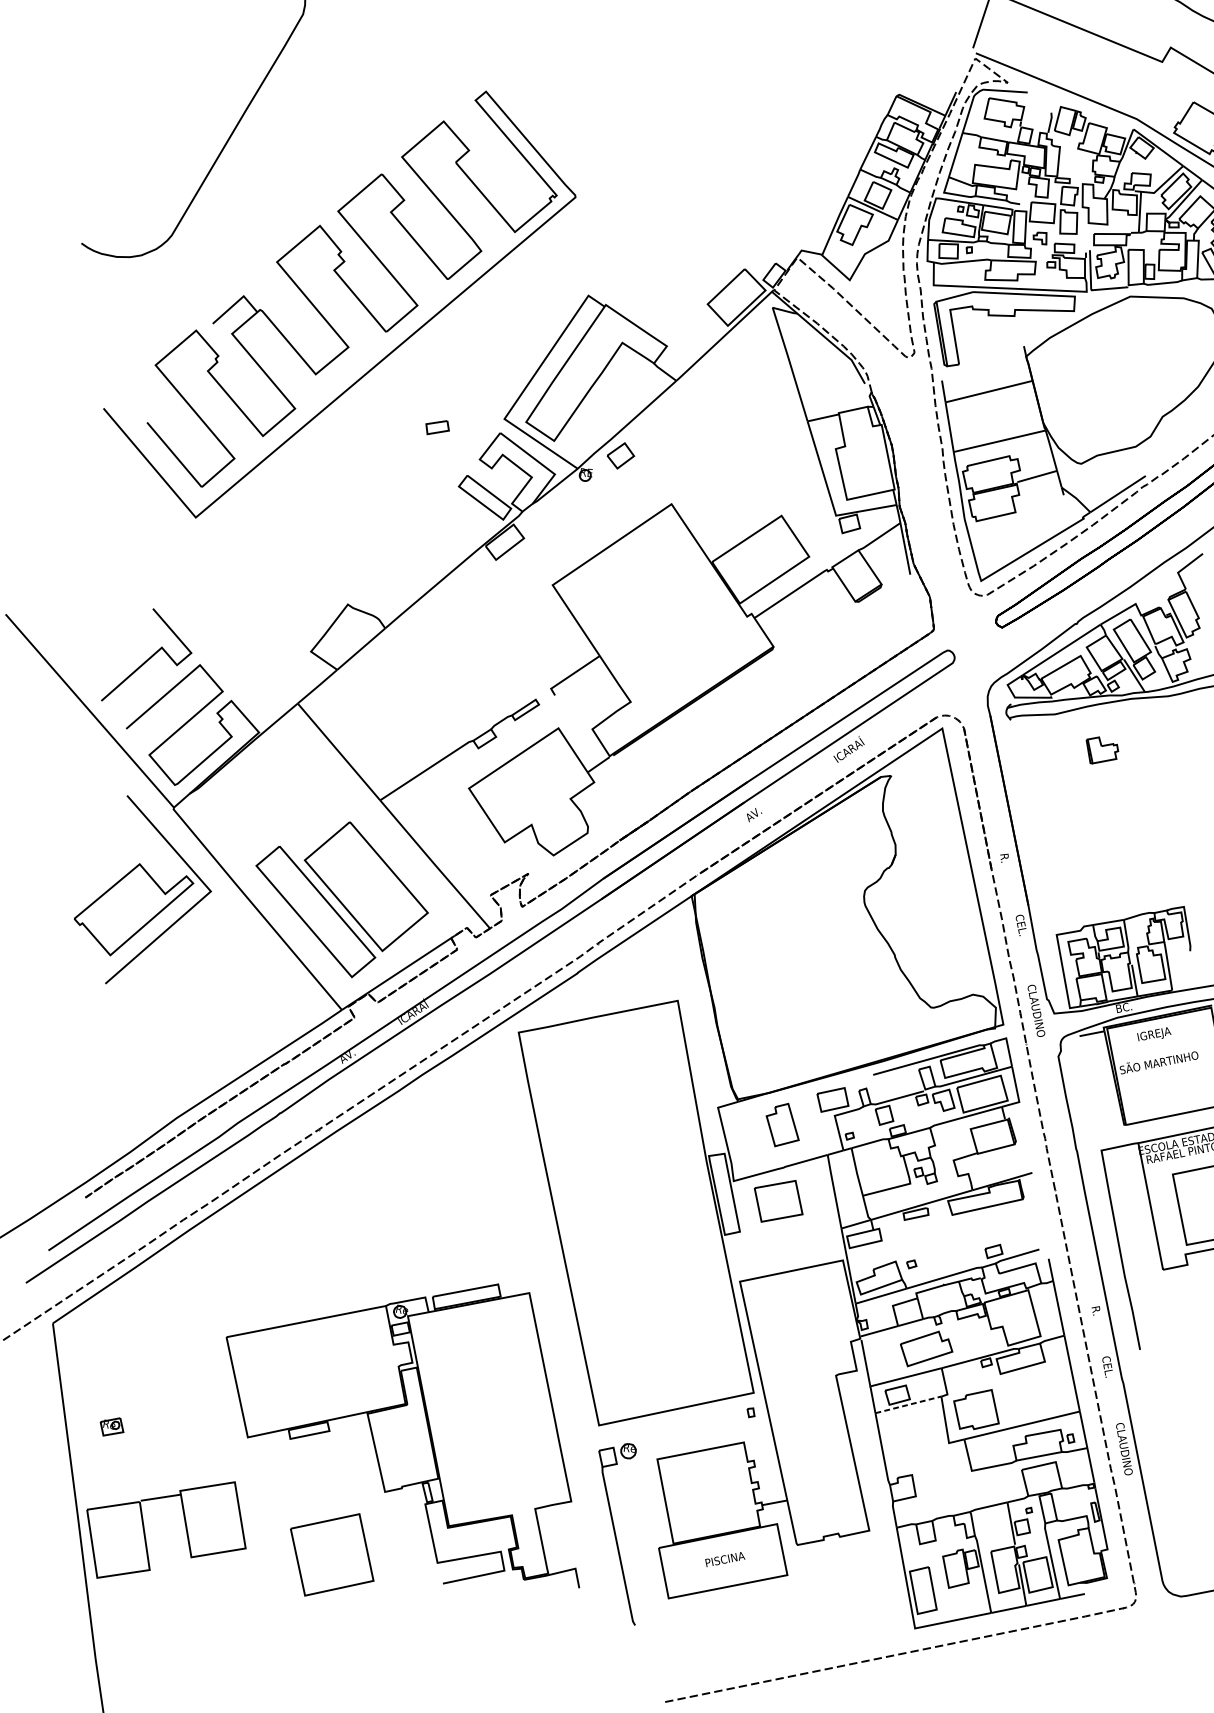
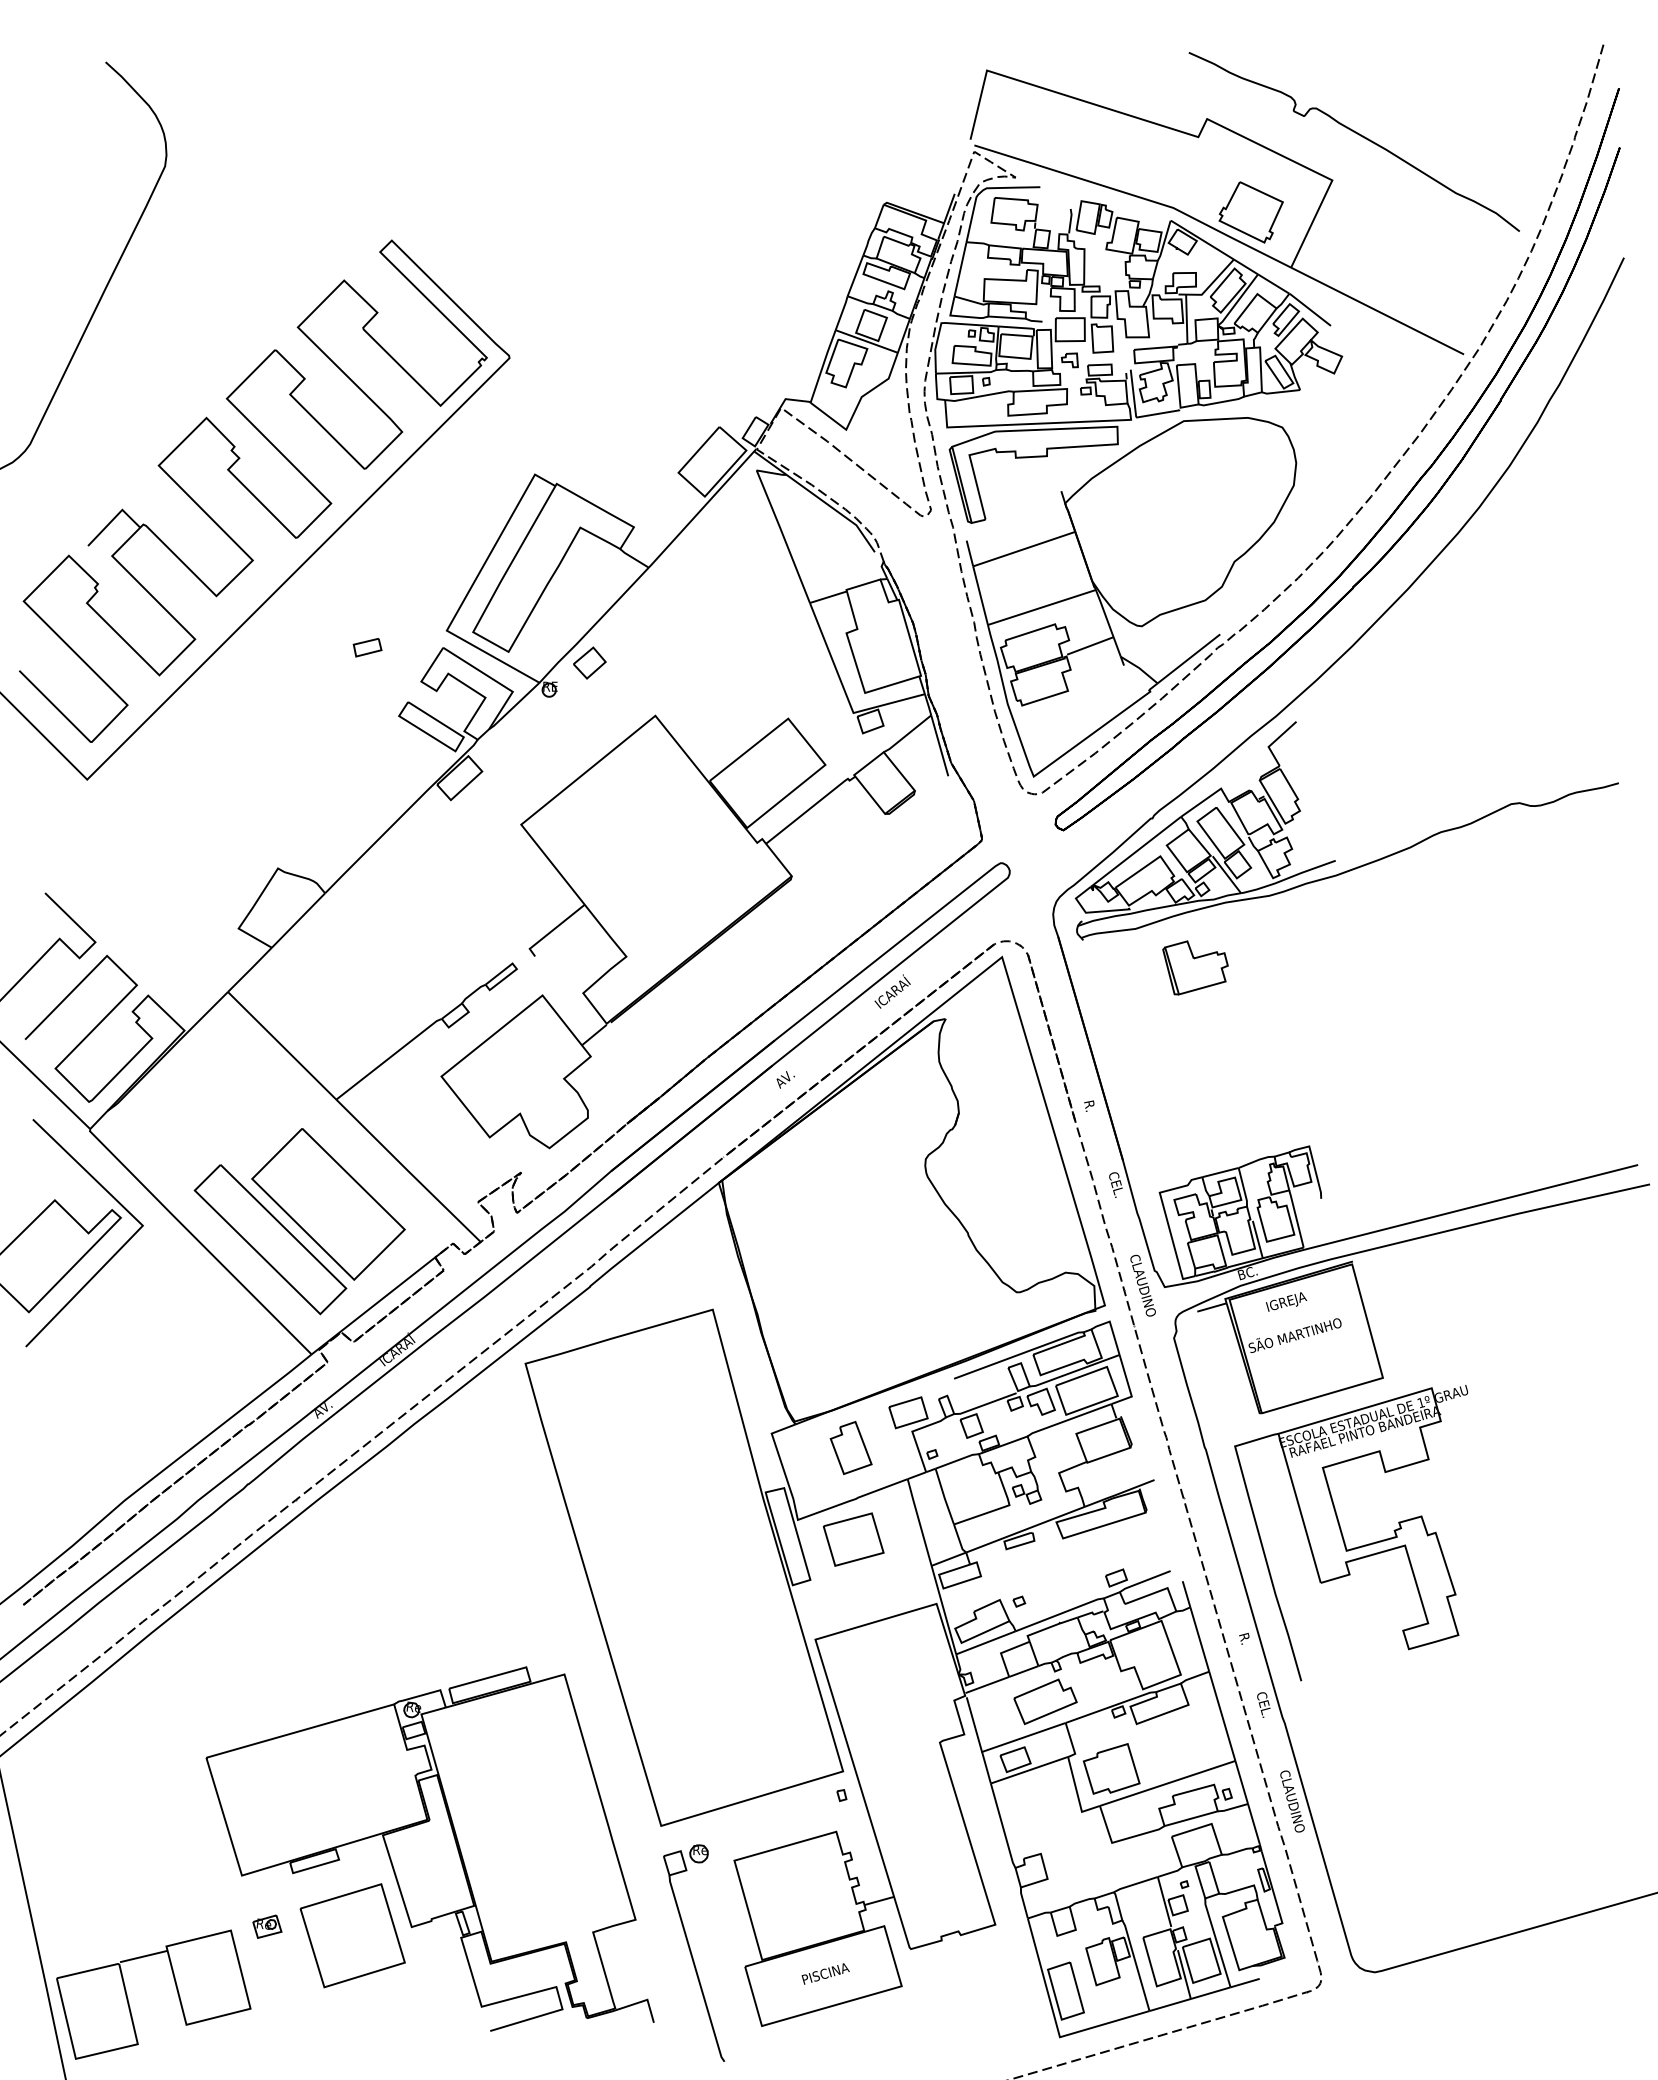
part: (1102, 750) -> (1195, 967), size x1.67
line: (908, 1405) -> (1029, 1770), dashed -> solid
part: (112, 1426) -> (267, 1926), moved
part: (332, 1554) -> (352, 1935), moved

